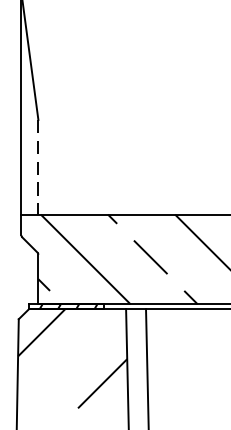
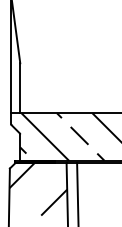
line: (38, 167) -> (20, 88), dashed -> solid

